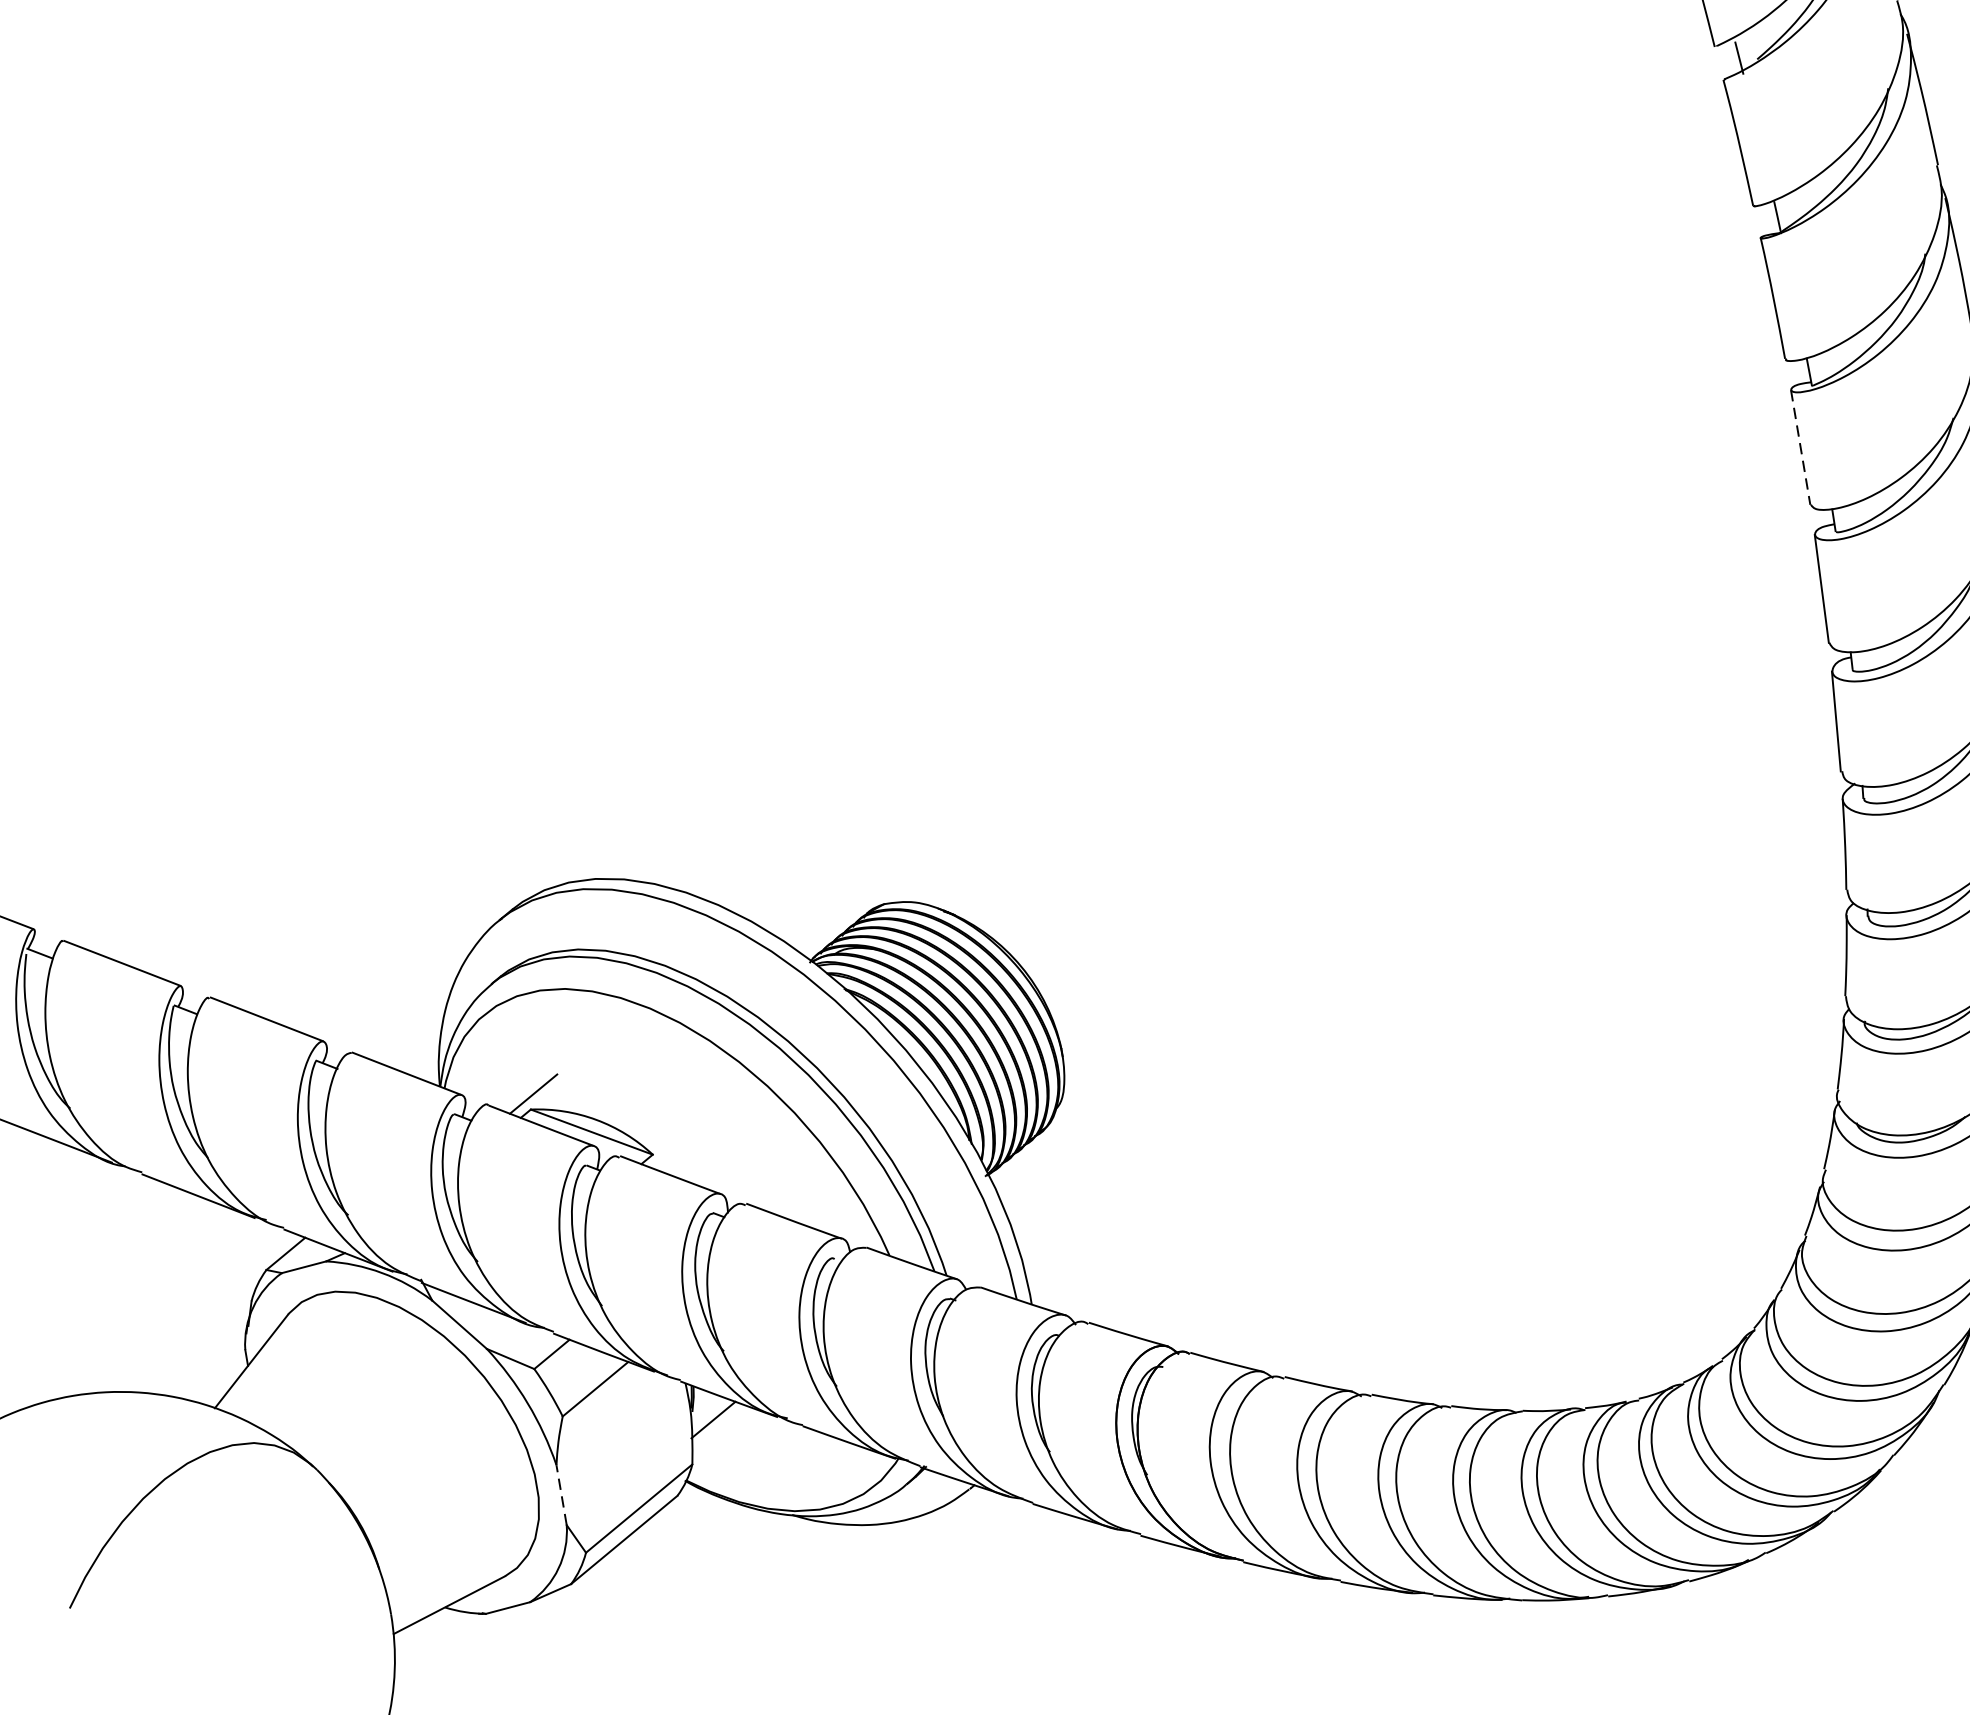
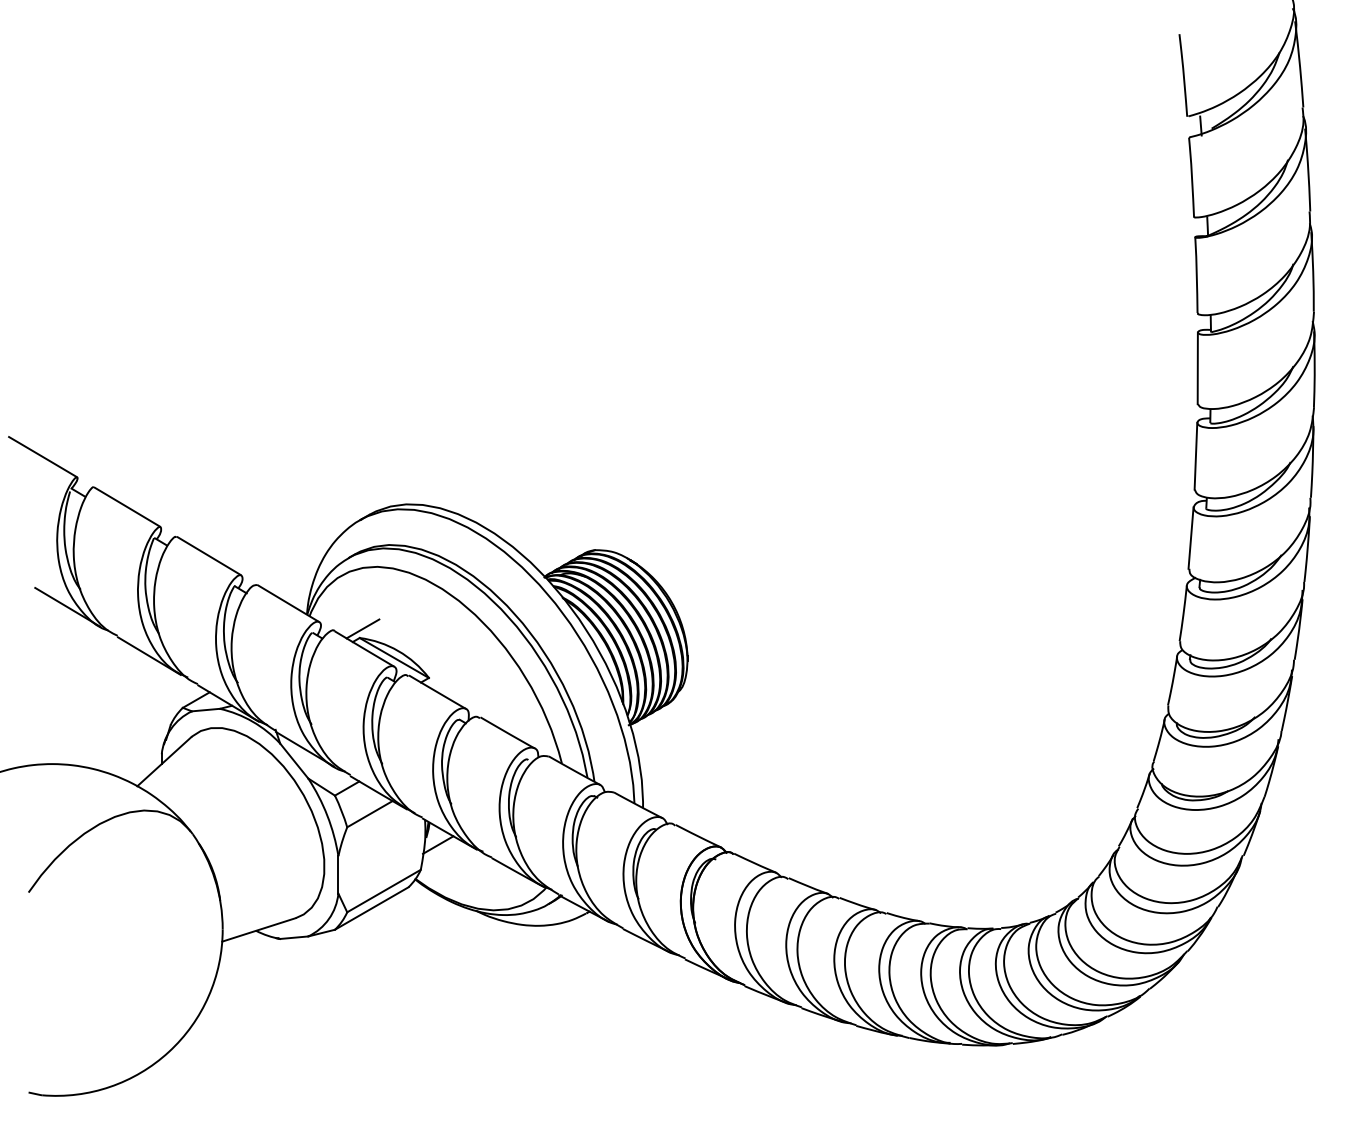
line: (1800, 447) -> (1197, 368), dashed -> solid
line: (561, 1494) -> (338, 874), dashed -> solid

